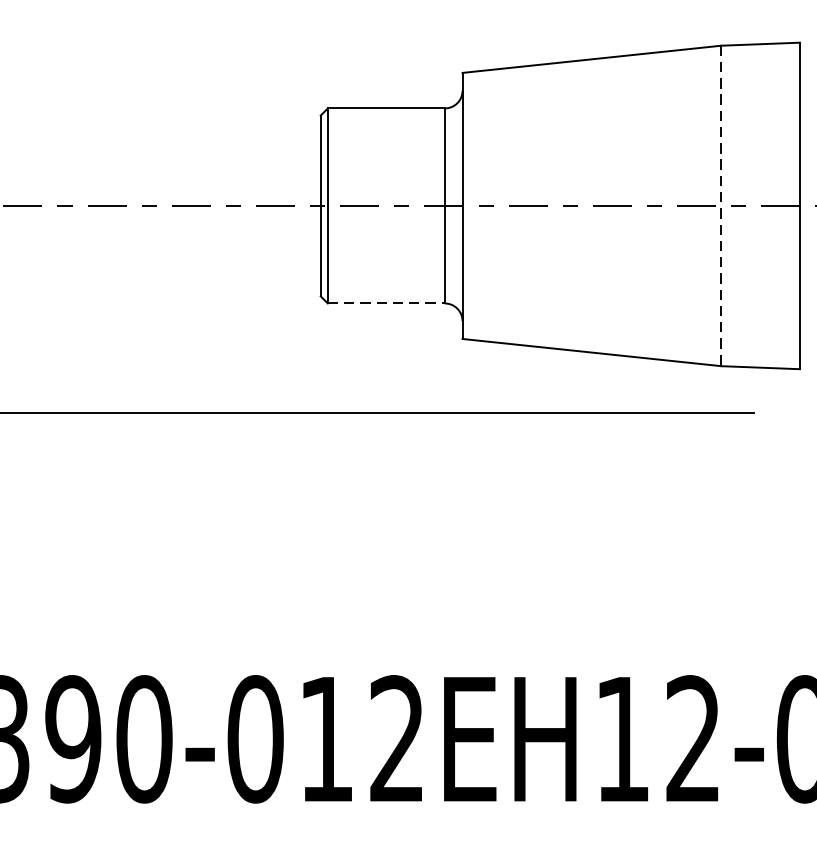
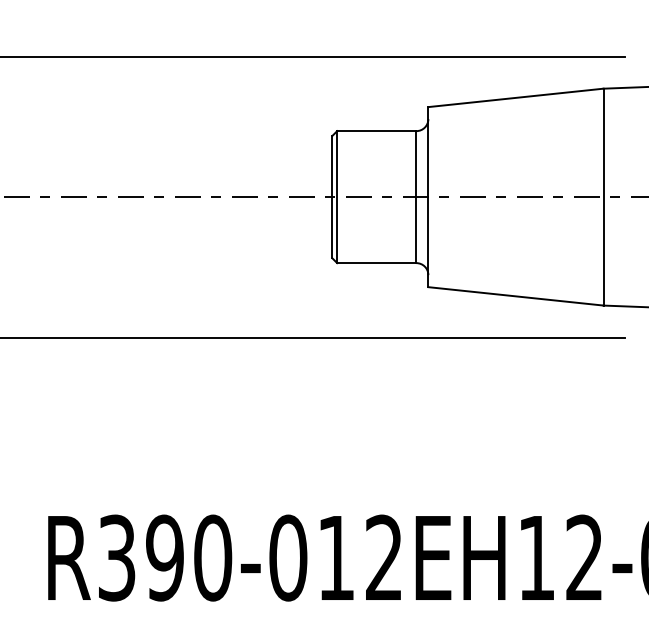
line: (721, 206) -> (603, 197), dashed -> solid
line: (385, 304) -> (376, 263), dashed -> solid

